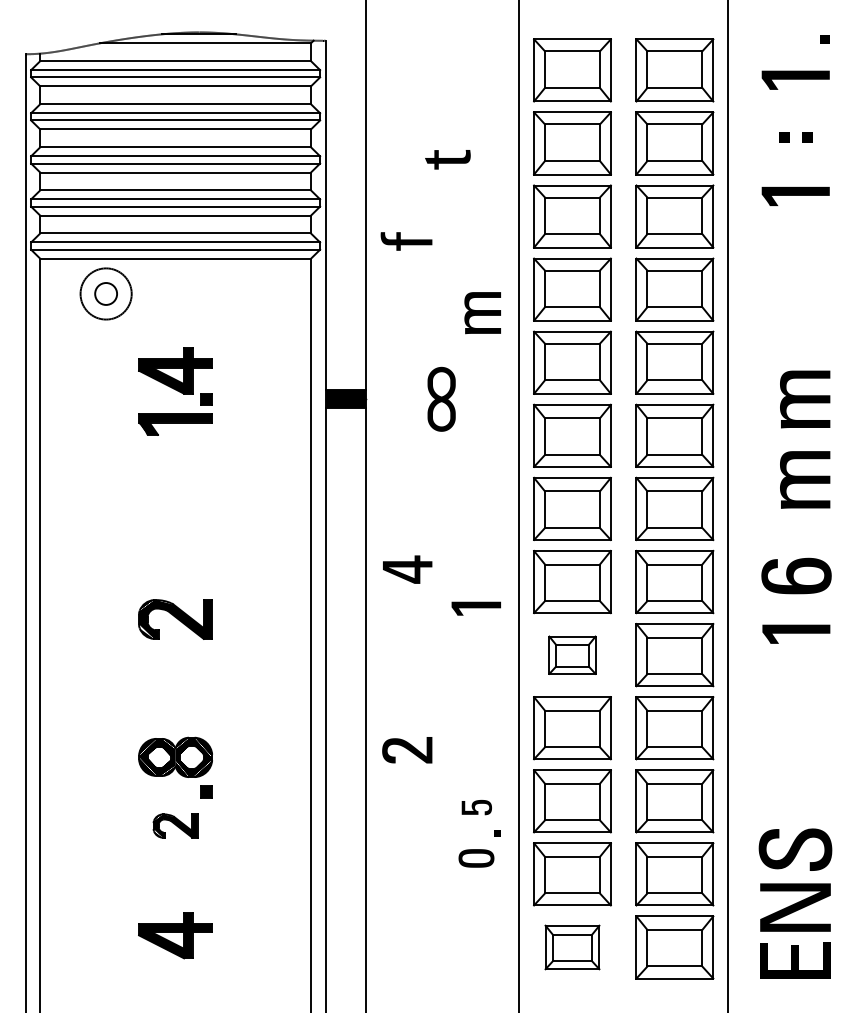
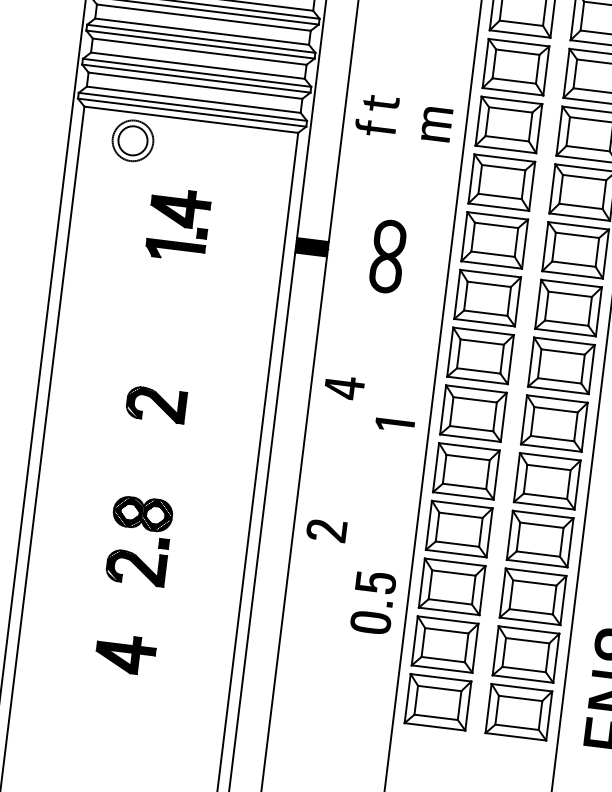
part: (447, 159) -> (380, 103), moved
circle: (105, 293) -> (132, 140), size x1.67
part: (482, 313) -> (436, 124), moved
part: (441, 399) -> (387, 256), size x1.43
part: (572, 655) -> (466, 471), size x1.67
part: (476, 807) -> (375, 582), size x1.67
part: (175, 825) -> (136, 567), size x1.67
part: (476, 858) -> (370, 622), size x1.43
part: (572, 947) -> (438, 702), size x1.43

